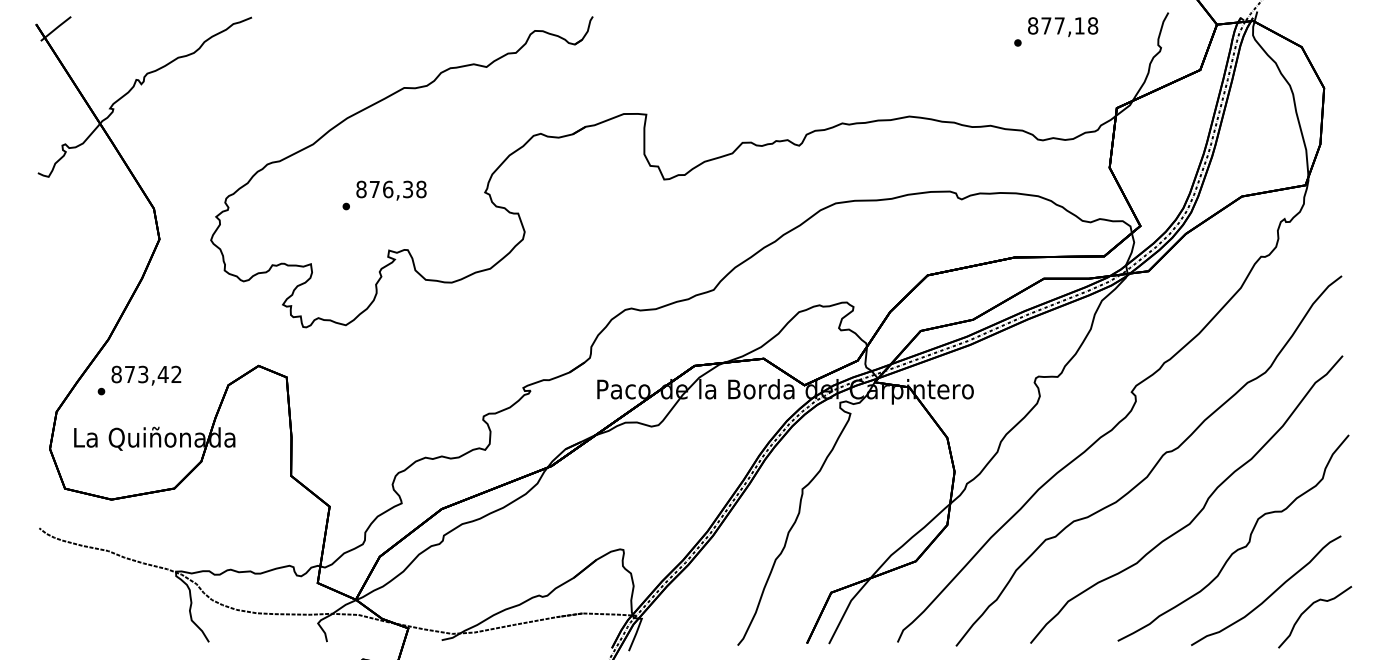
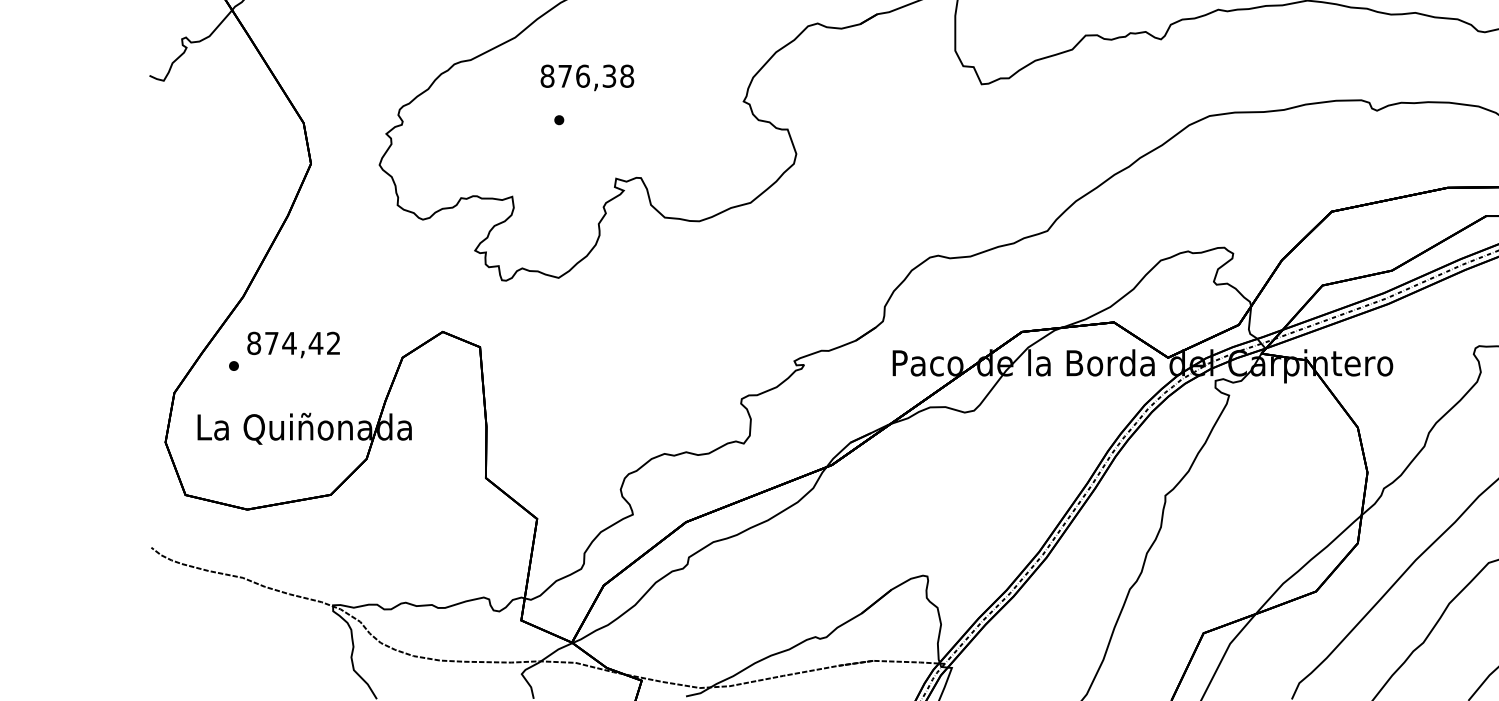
text: (391, 190) -> (587, 77), moved
text: (142, 374) -> (288, 343), 873,42 -> 874,42

